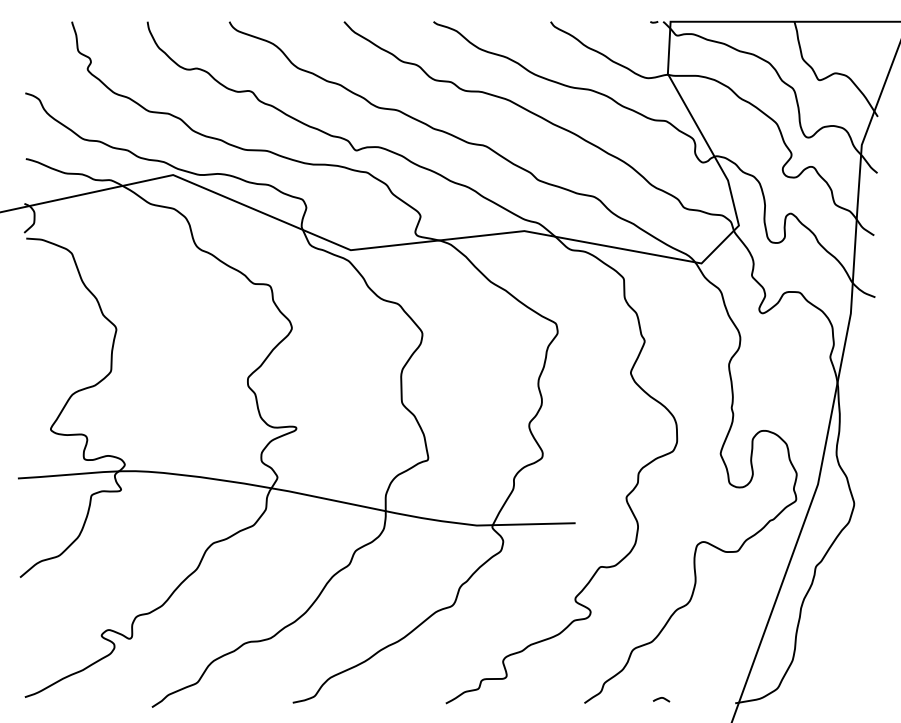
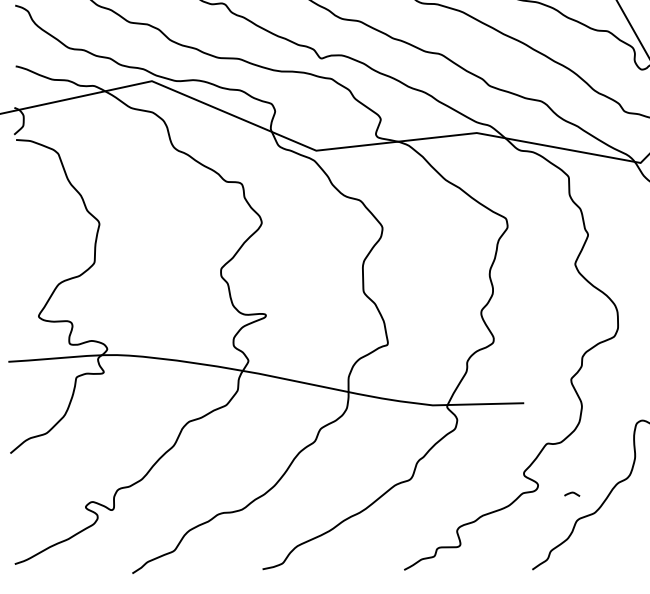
curve: (661, 698) -> (572, 493), moved

